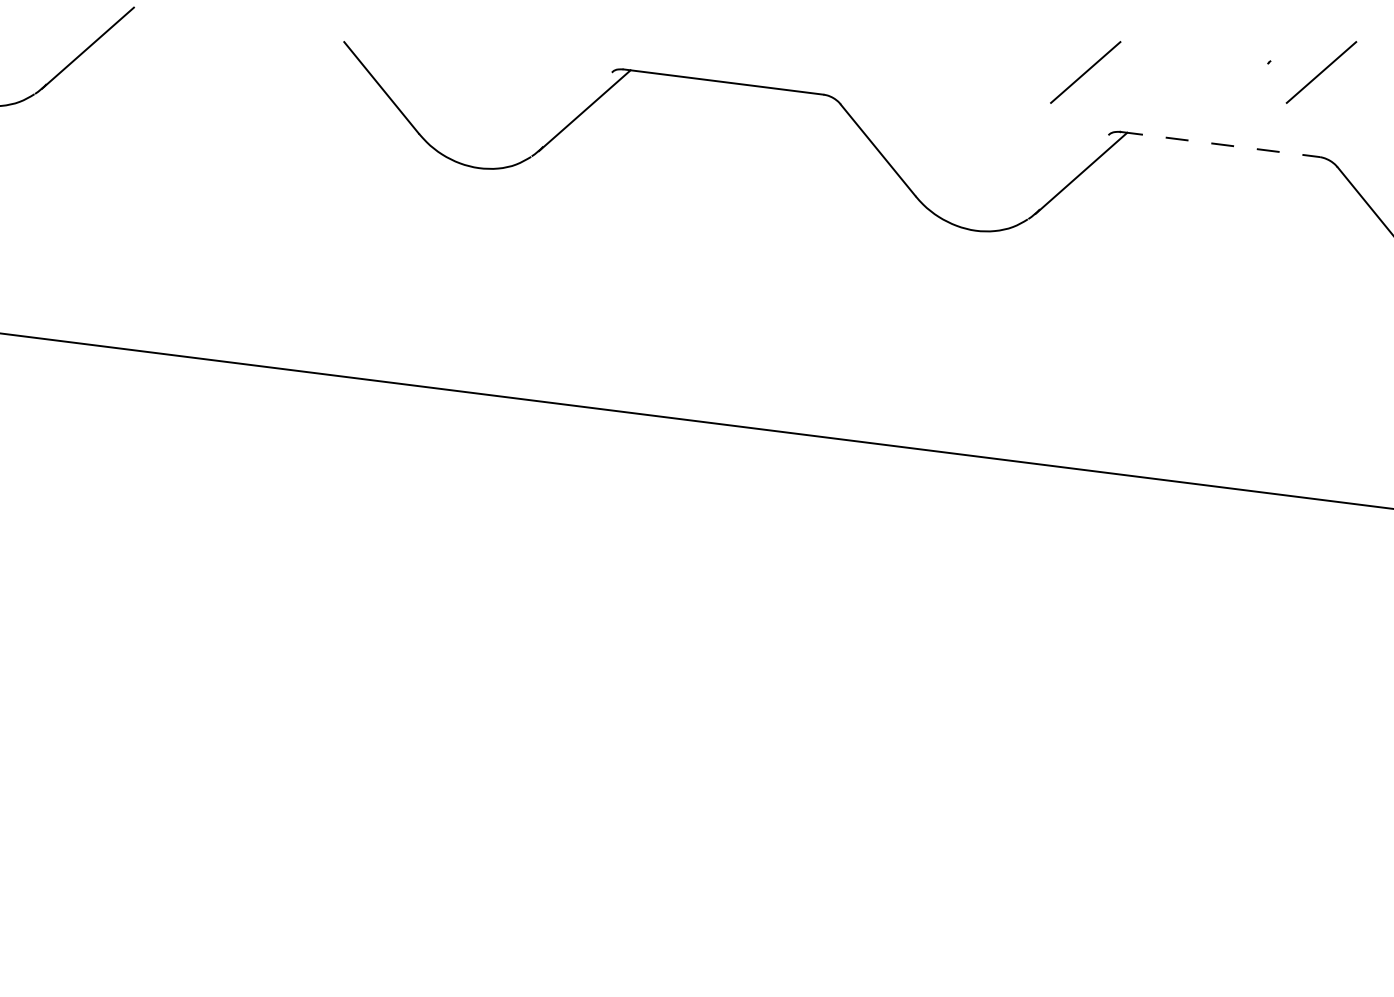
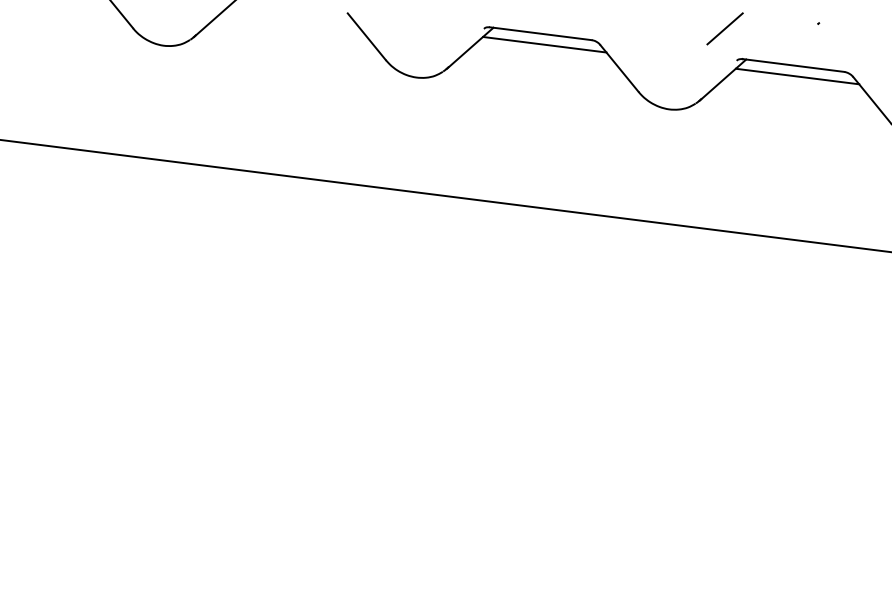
line: (1320, 71) -> (844, 28), removed
line: (730, 103) -> (544, 44), added
line: (1222, 144) -> (794, 65), dashed -> solid
line: (1227, 166) -> (797, 76), added

